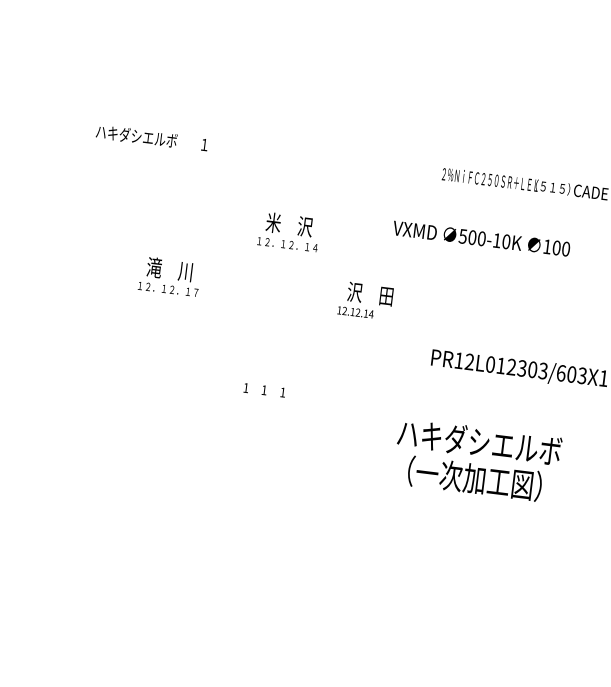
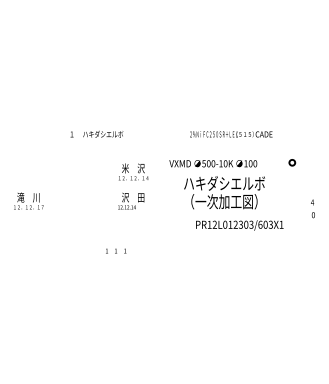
text: (137, 134) -> (103, 133), moved
text: (289, 230) -> (133, 171), moved
text: (169, 275) -> (28, 200), moved
text: (366, 299) -> (131, 200), moved
text: (477, 460) -> (224, 192), moved

